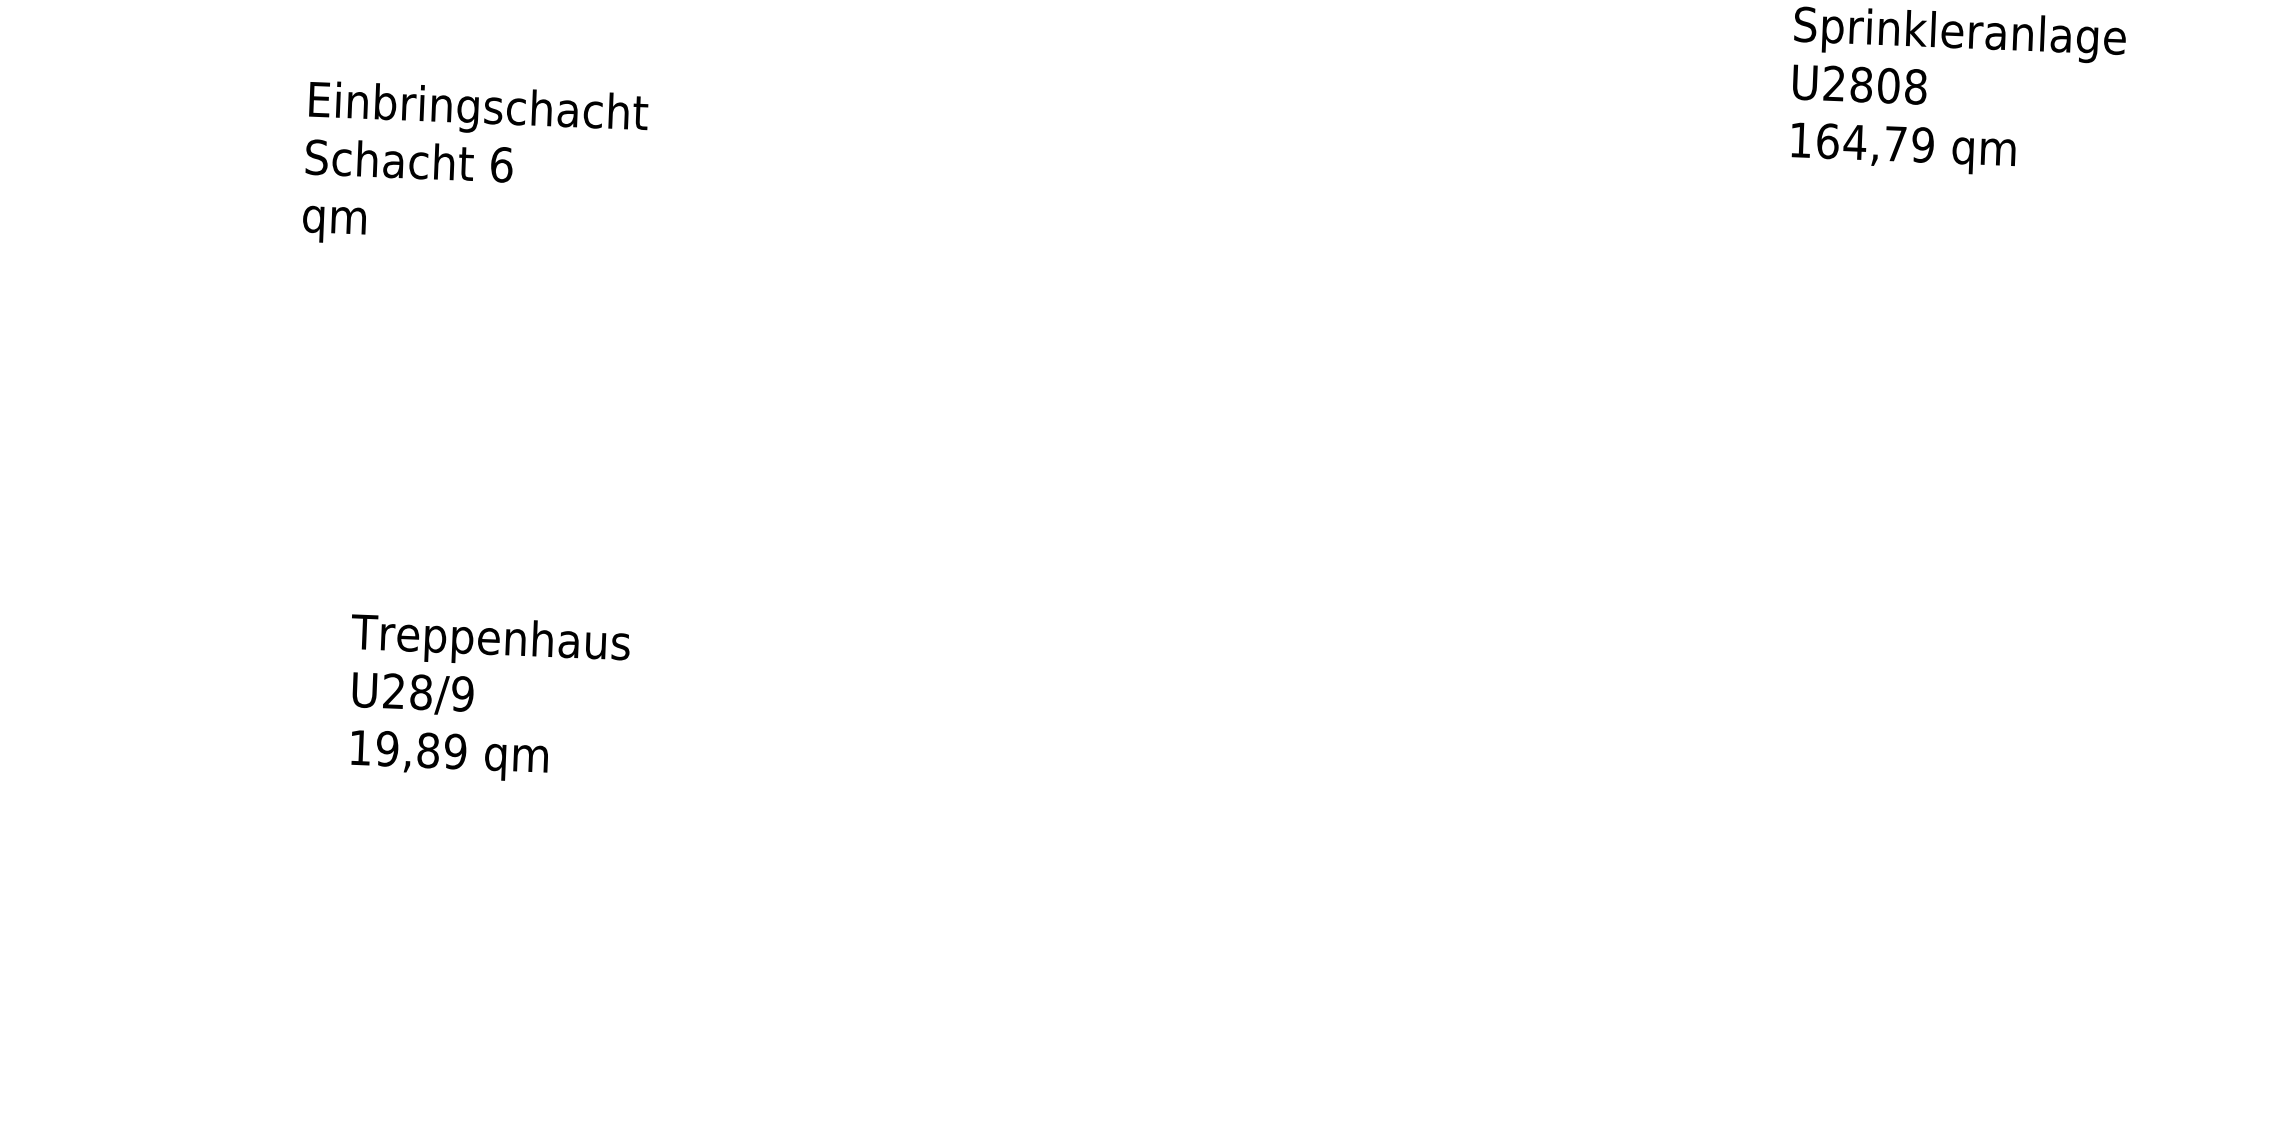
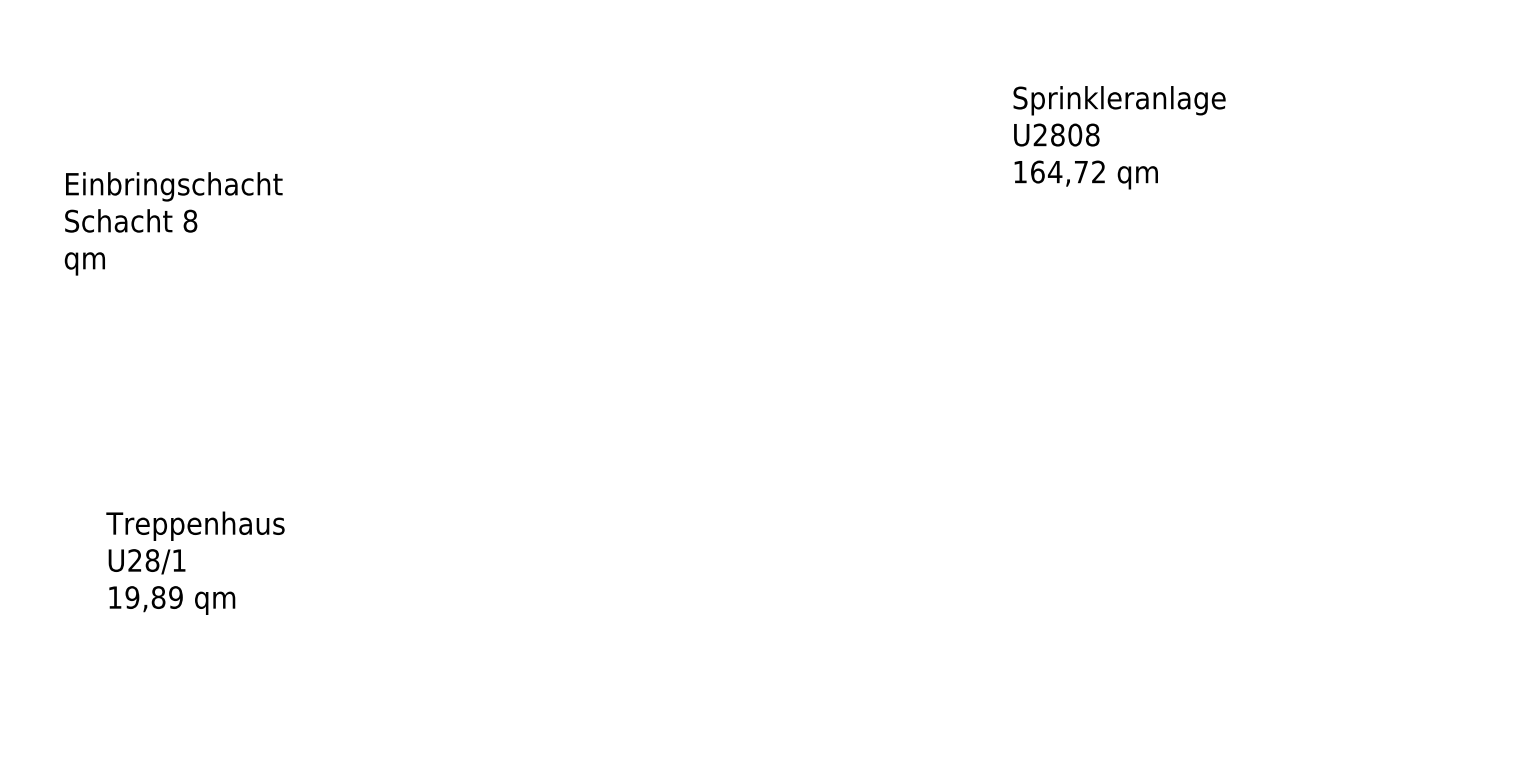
text: (1922, 144) -> (1098, 171), 164,79 -> 164,72
text: (501, 163) -> (190, 220), 6 -> 8
text: (461, 693) -> (178, 560), U28/9 -> U28/1

